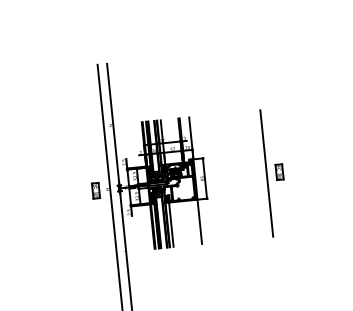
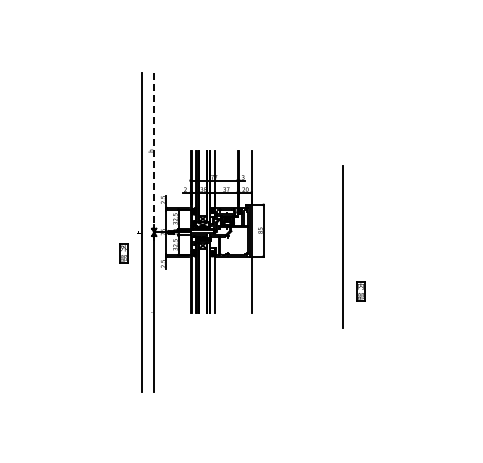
line: (113, 124) -> (154, 150), solid -> dashed
line: (266, 172) -> (342, 246), moved
part: (279, 172) -> (360, 291), moved
part: (95, 190) -> (123, 253), moved

